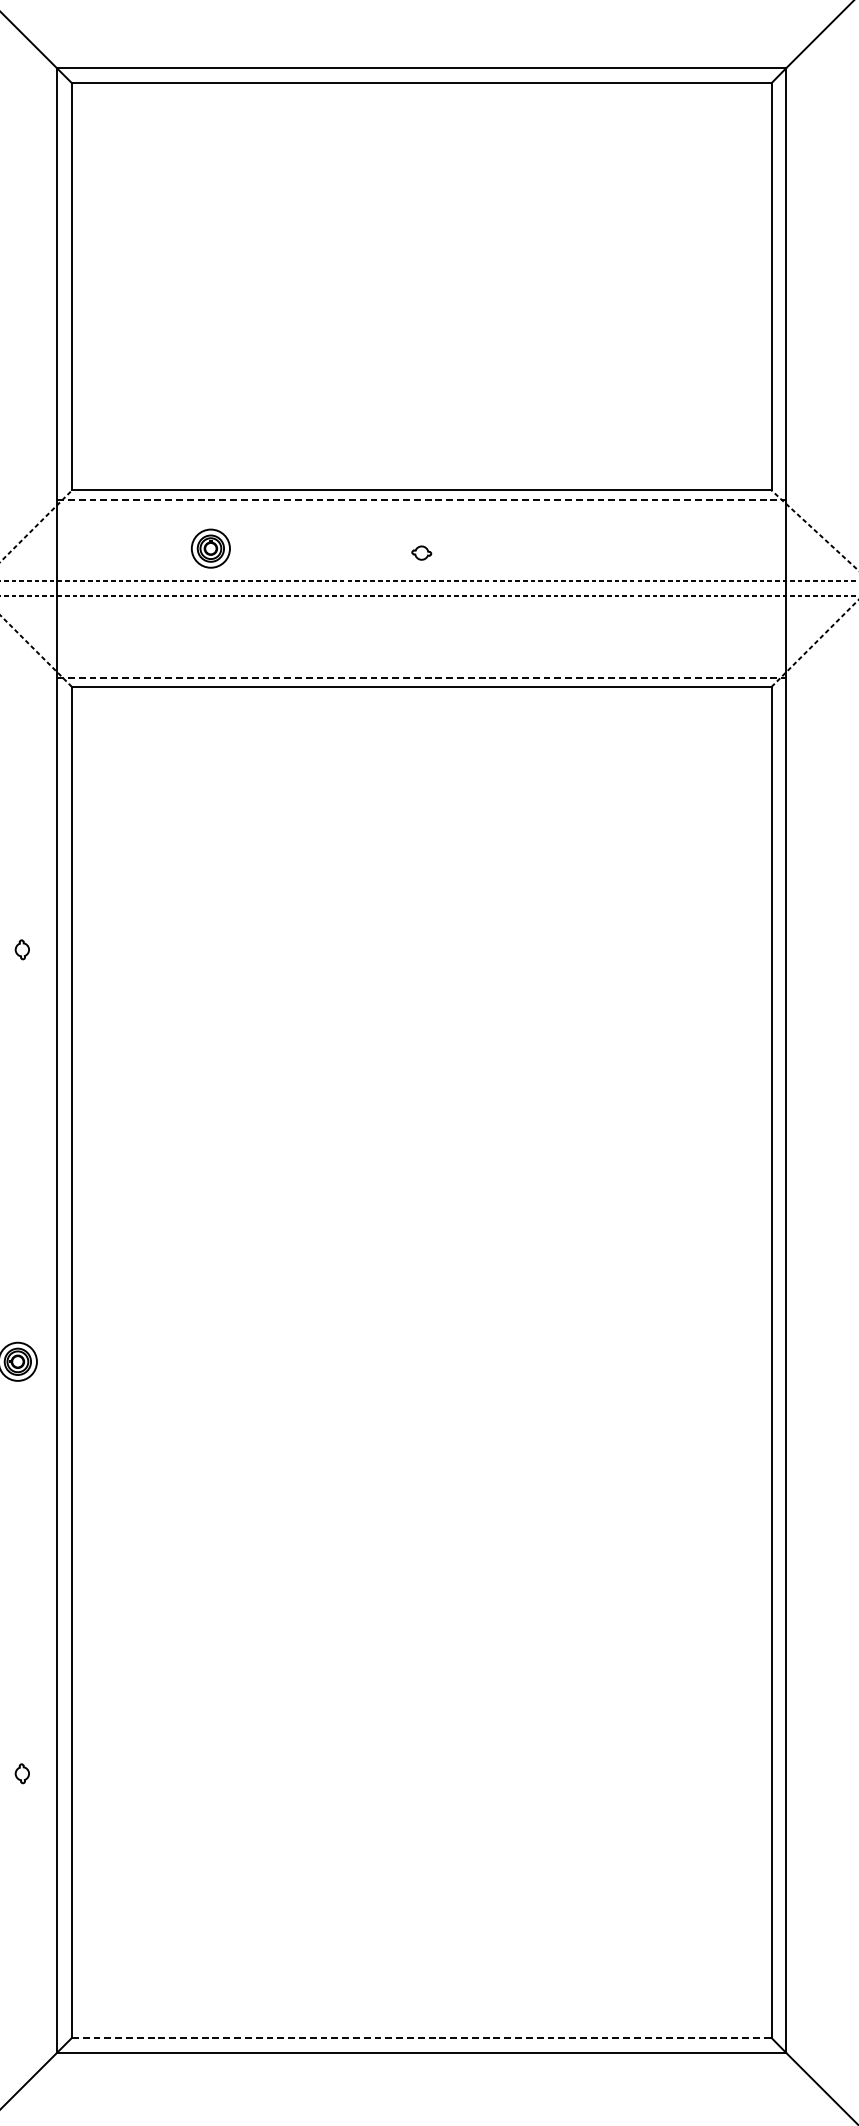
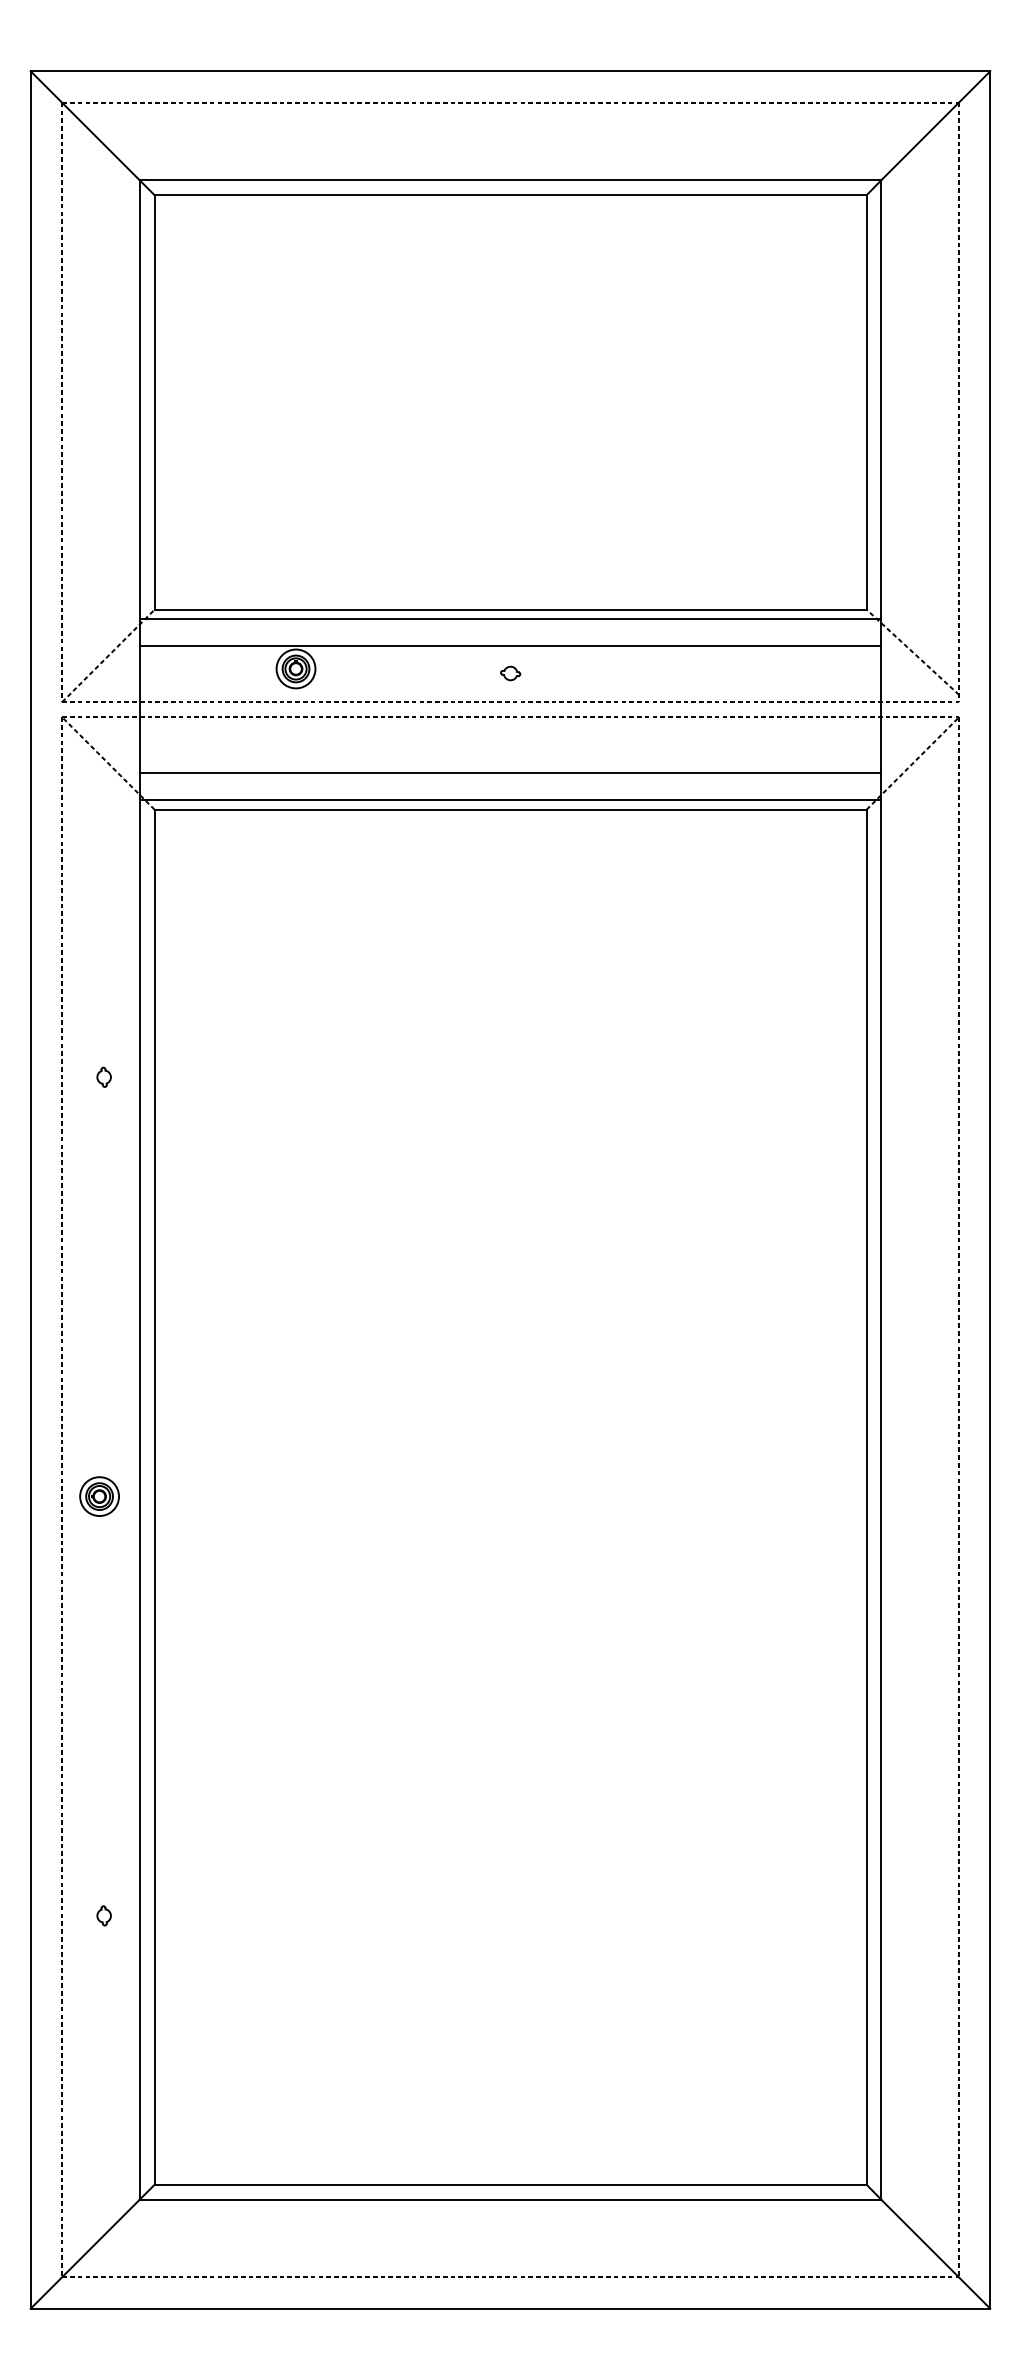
line: (421, 500) -> (510, 619), dashed -> solid
line: (421, 526) -> (510, 646), added
line: (421, 651) -> (510, 773), added
line: (421, 677) -> (510, 800), dashed -> solid
line: (421, 2037) -> (510, 2184), dashed -> solid

